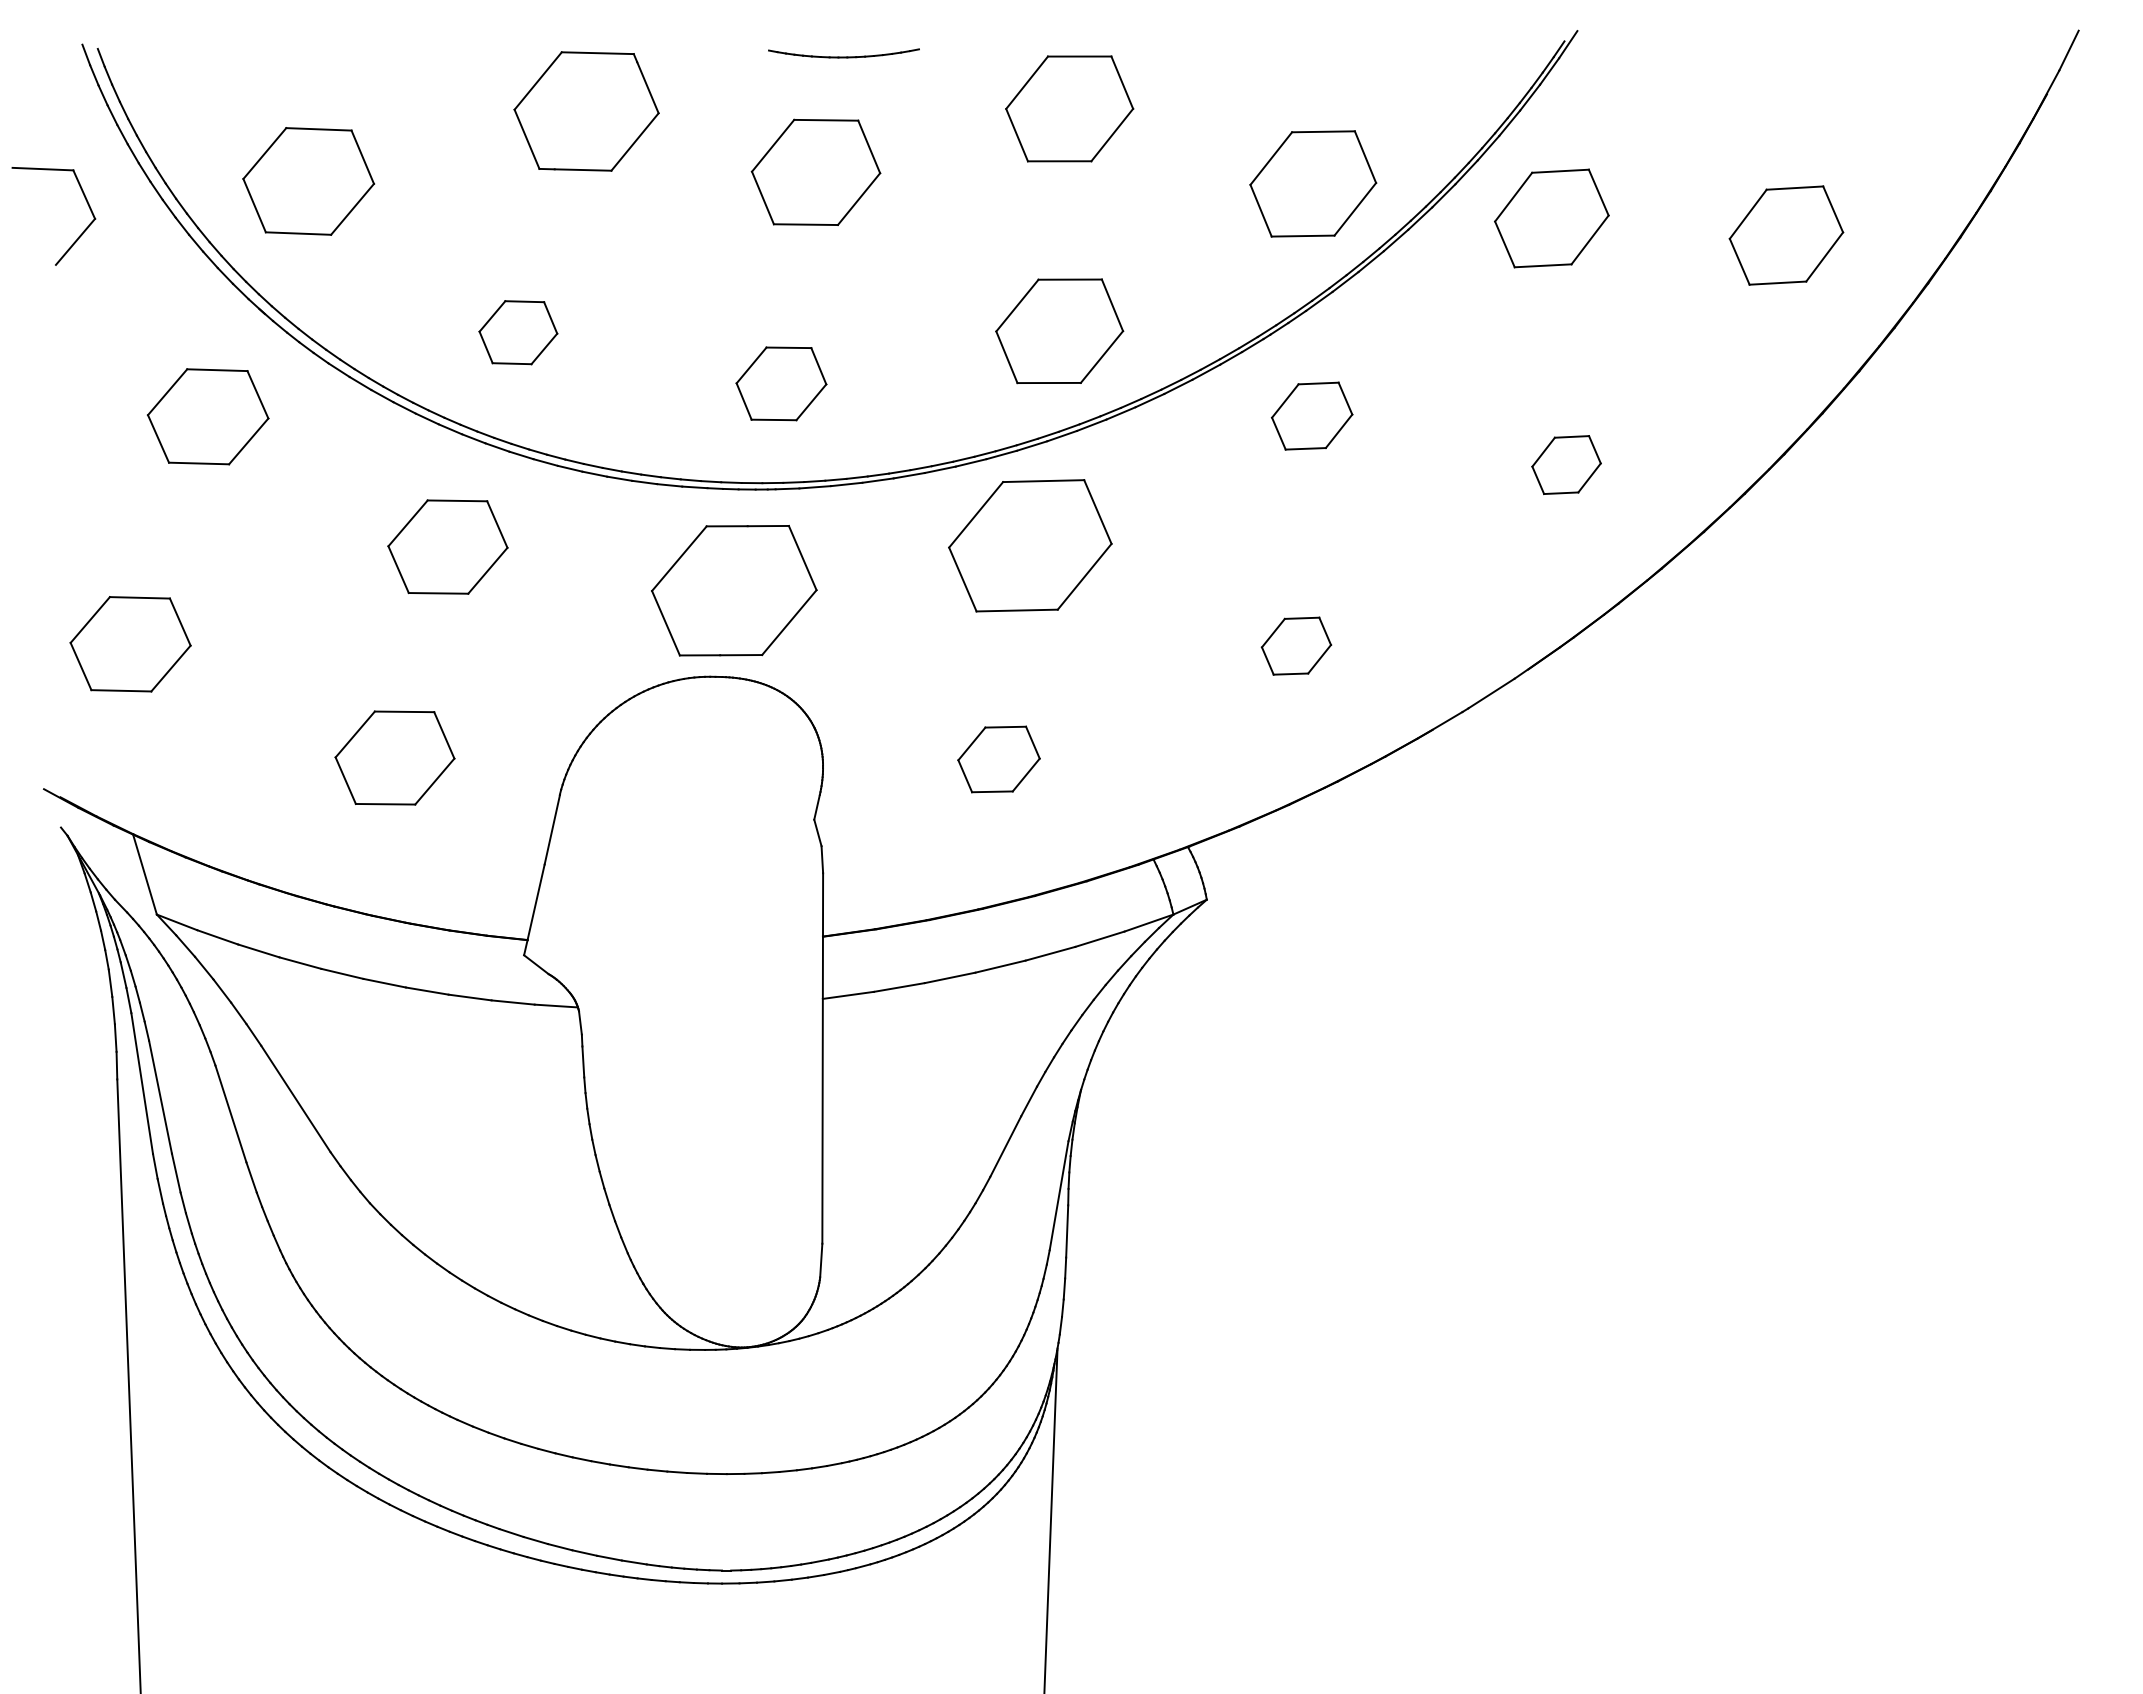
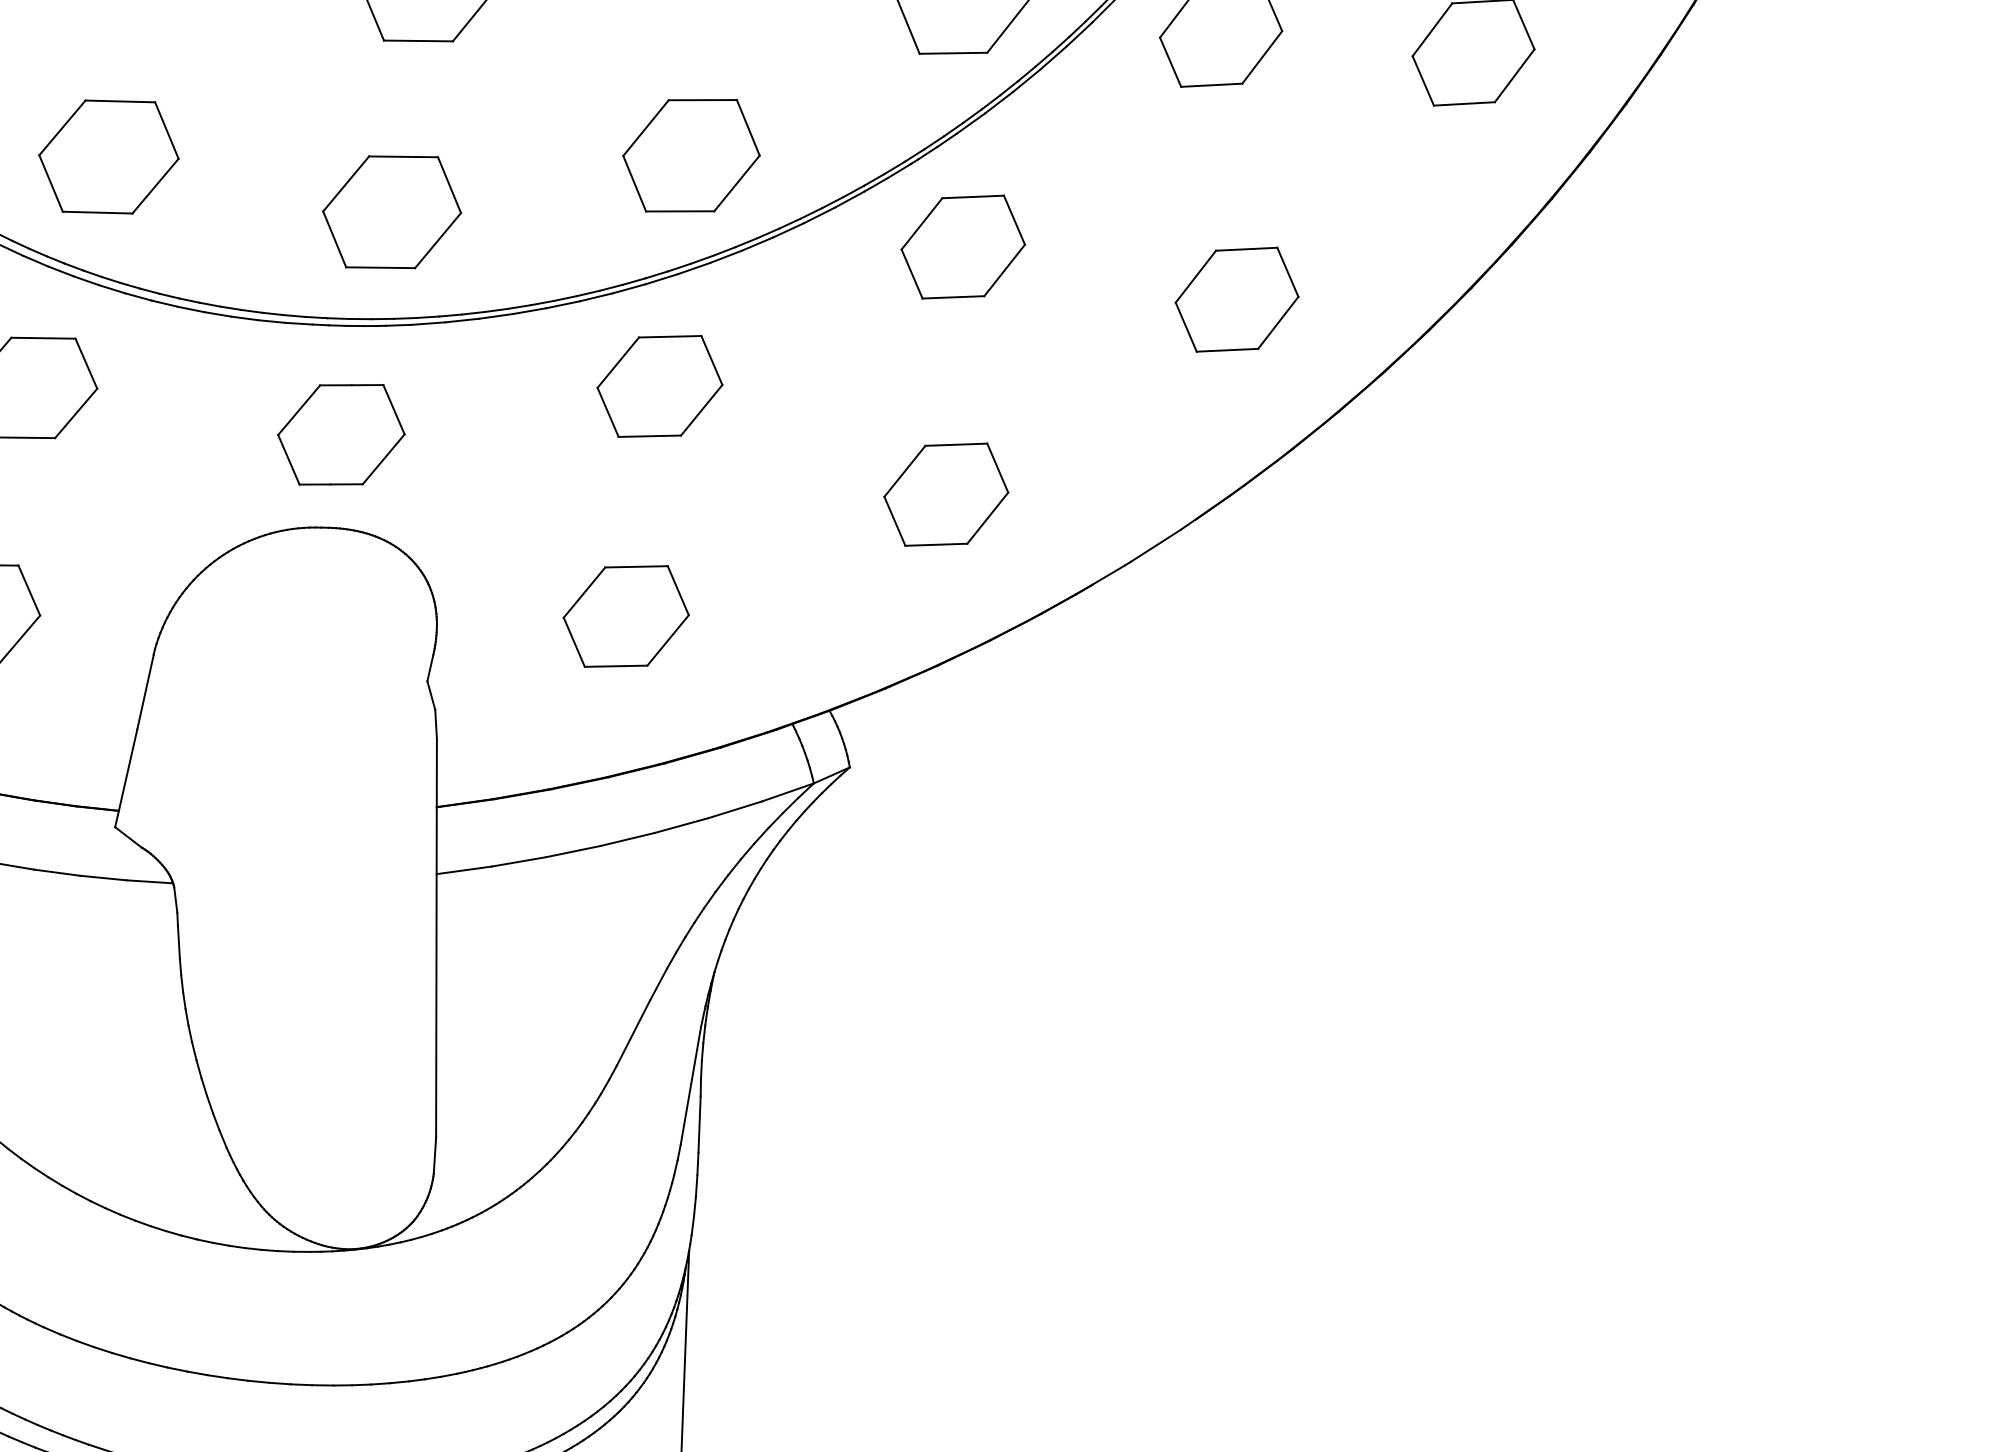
part: (518, 332) -> (109, 157), size x1.67
part: (781, 383) -> (392, 211), size x1.43
part: (1311, 415) -> (962, 246), size x1.43
part: (1566, 464) -> (1236, 299), size x1.67
part: (1030, 545) -> (660, 386), size x0.71
part: (734, 590) -> (341, 434), size x0.71
part: (1296, 645) -> (946, 493), size x1.67
part: (998, 759) -> (625, 616), size x1.43

